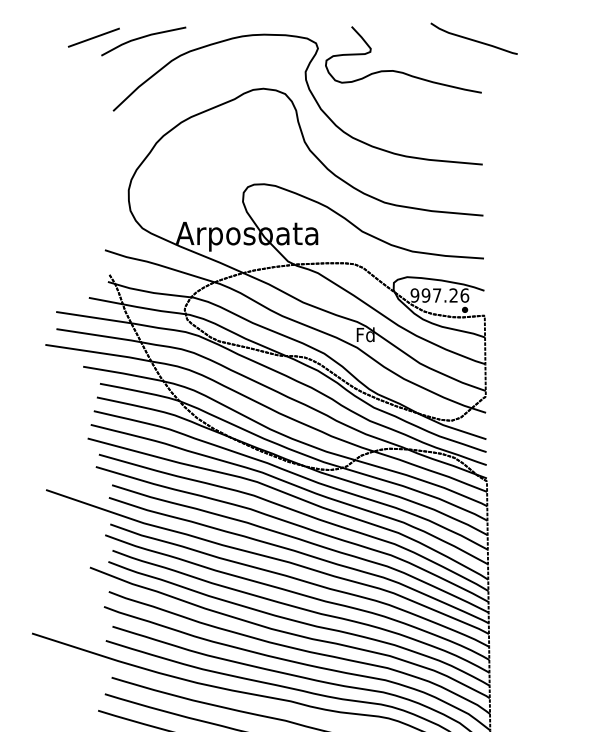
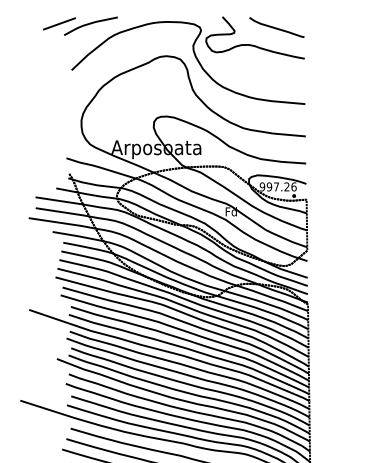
curve: (473, 38) -> (276, 27), moved

